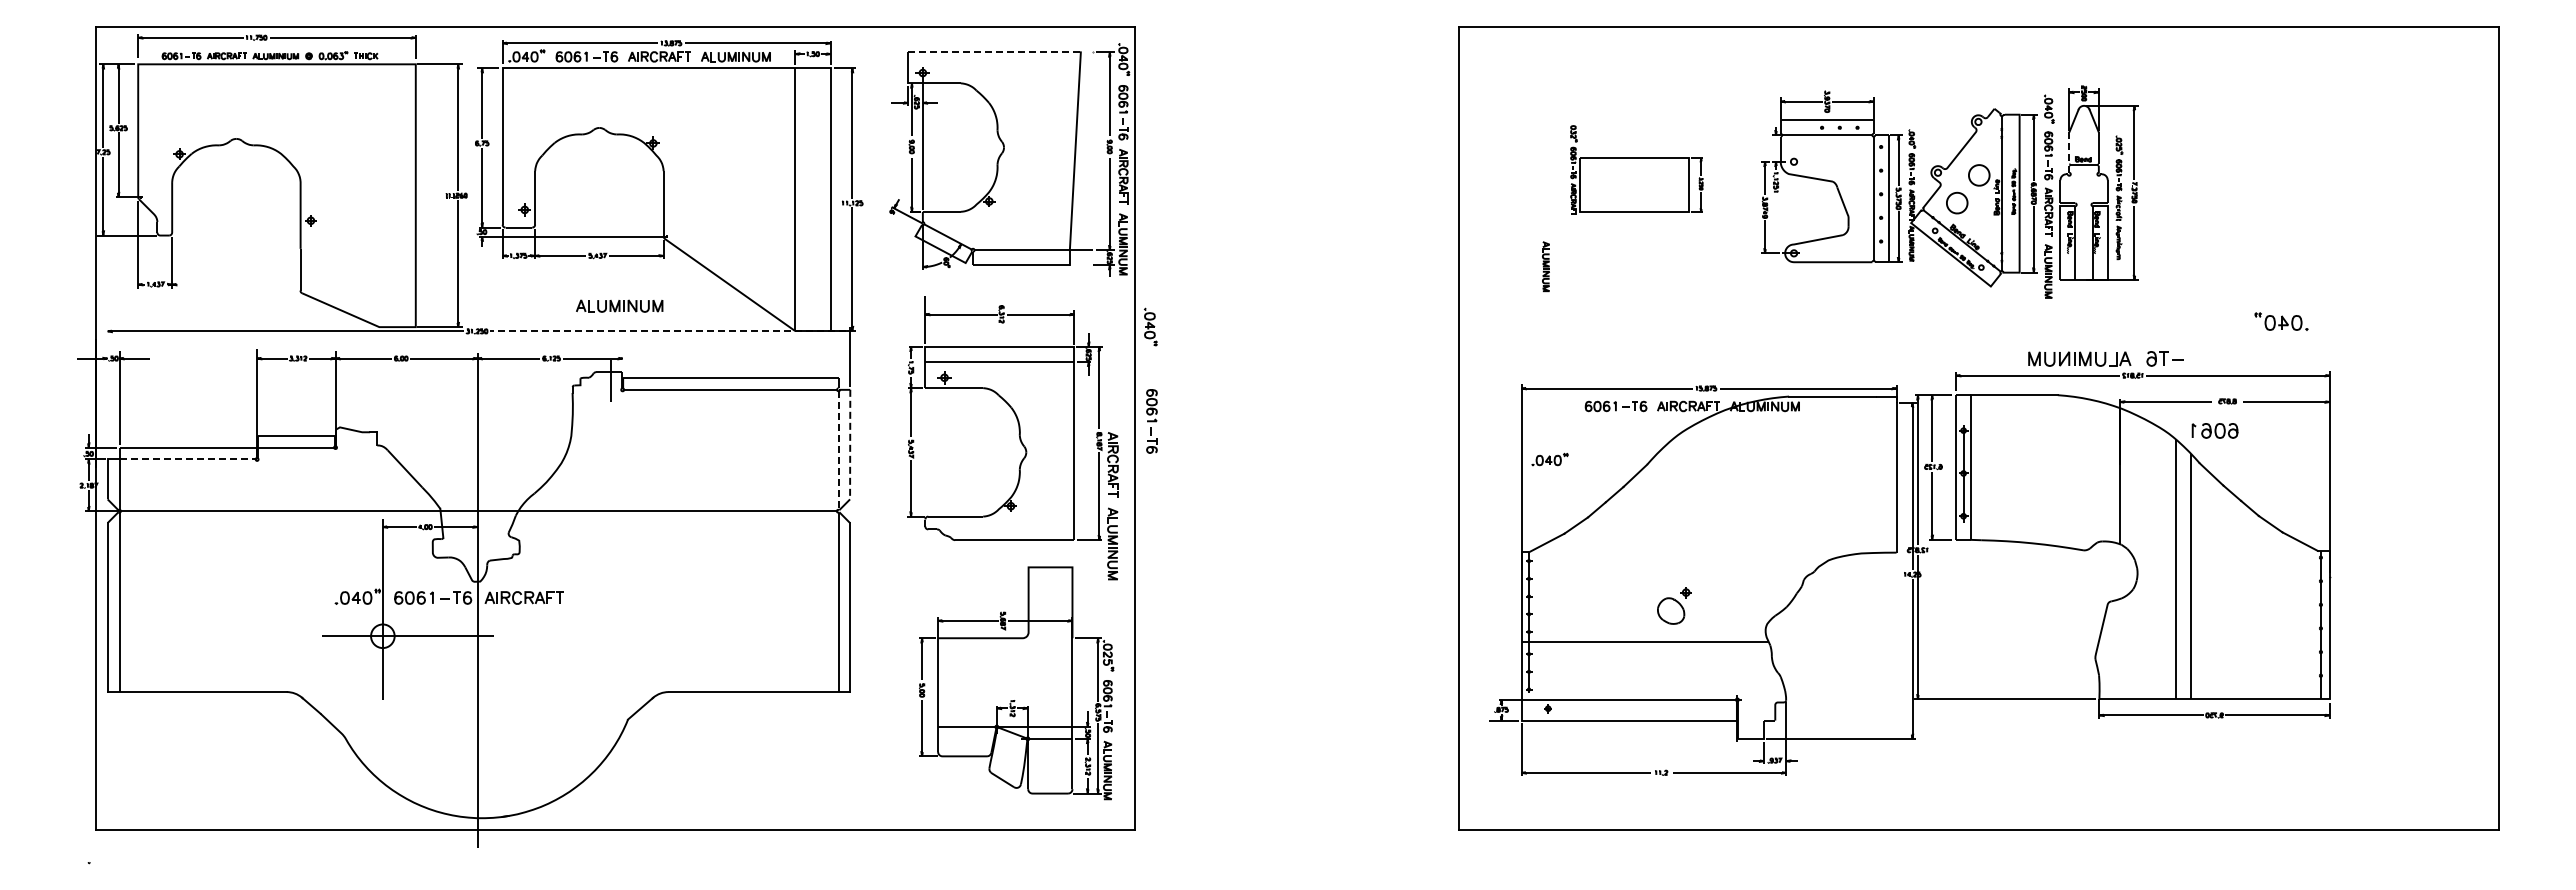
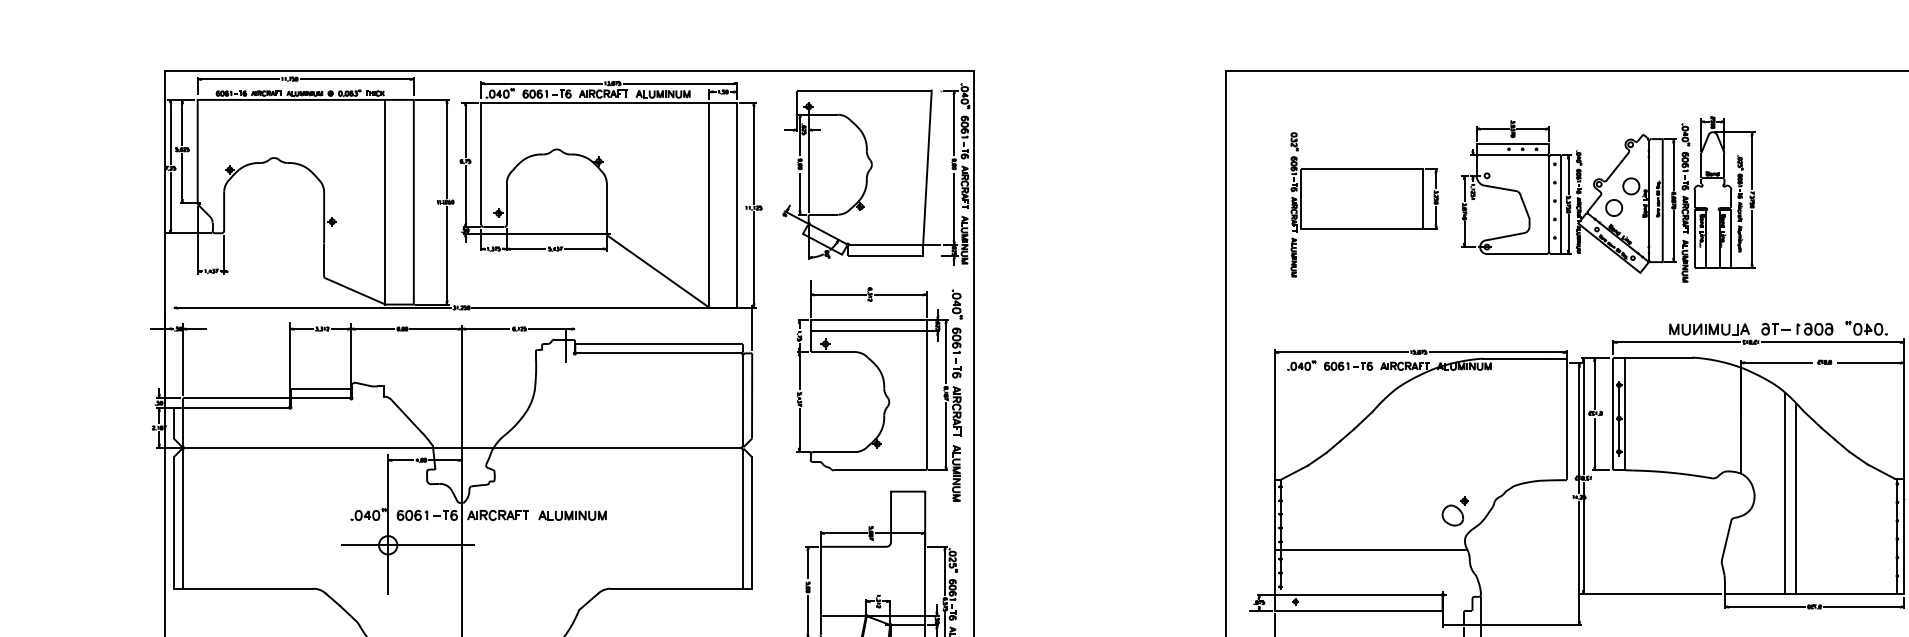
line: (994, 52) -> (864, 90), dashed -> solid
line: (2069, 148) -> (1701, 165), dashed -> solid
part: (1636, 170) -> (1364, 182), size x1.43
line: (379, 195) -> (385, 202), added
part: (619, 305) -> (572, 515), moved
part: (2281, 321) -> (1866, 328), moved
part: (1150, 326) -> (957, 304), moved
line: (667, 331) -> (609, 307), dashed -> solid
part: (1151, 421) -> (956, 353), moved
part: (2214, 430) -> (1814, 328), moved
line: (850, 444) -> (752, 395), dashed -> solid
line: (838, 451) -> (743, 401), dashed -> solid
line: (188, 459) -> (236, 407), dashed -> solid
part: (1549, 459) -> (1301, 365), moved
part: (1674, 605) -> (1455, 511), moved

